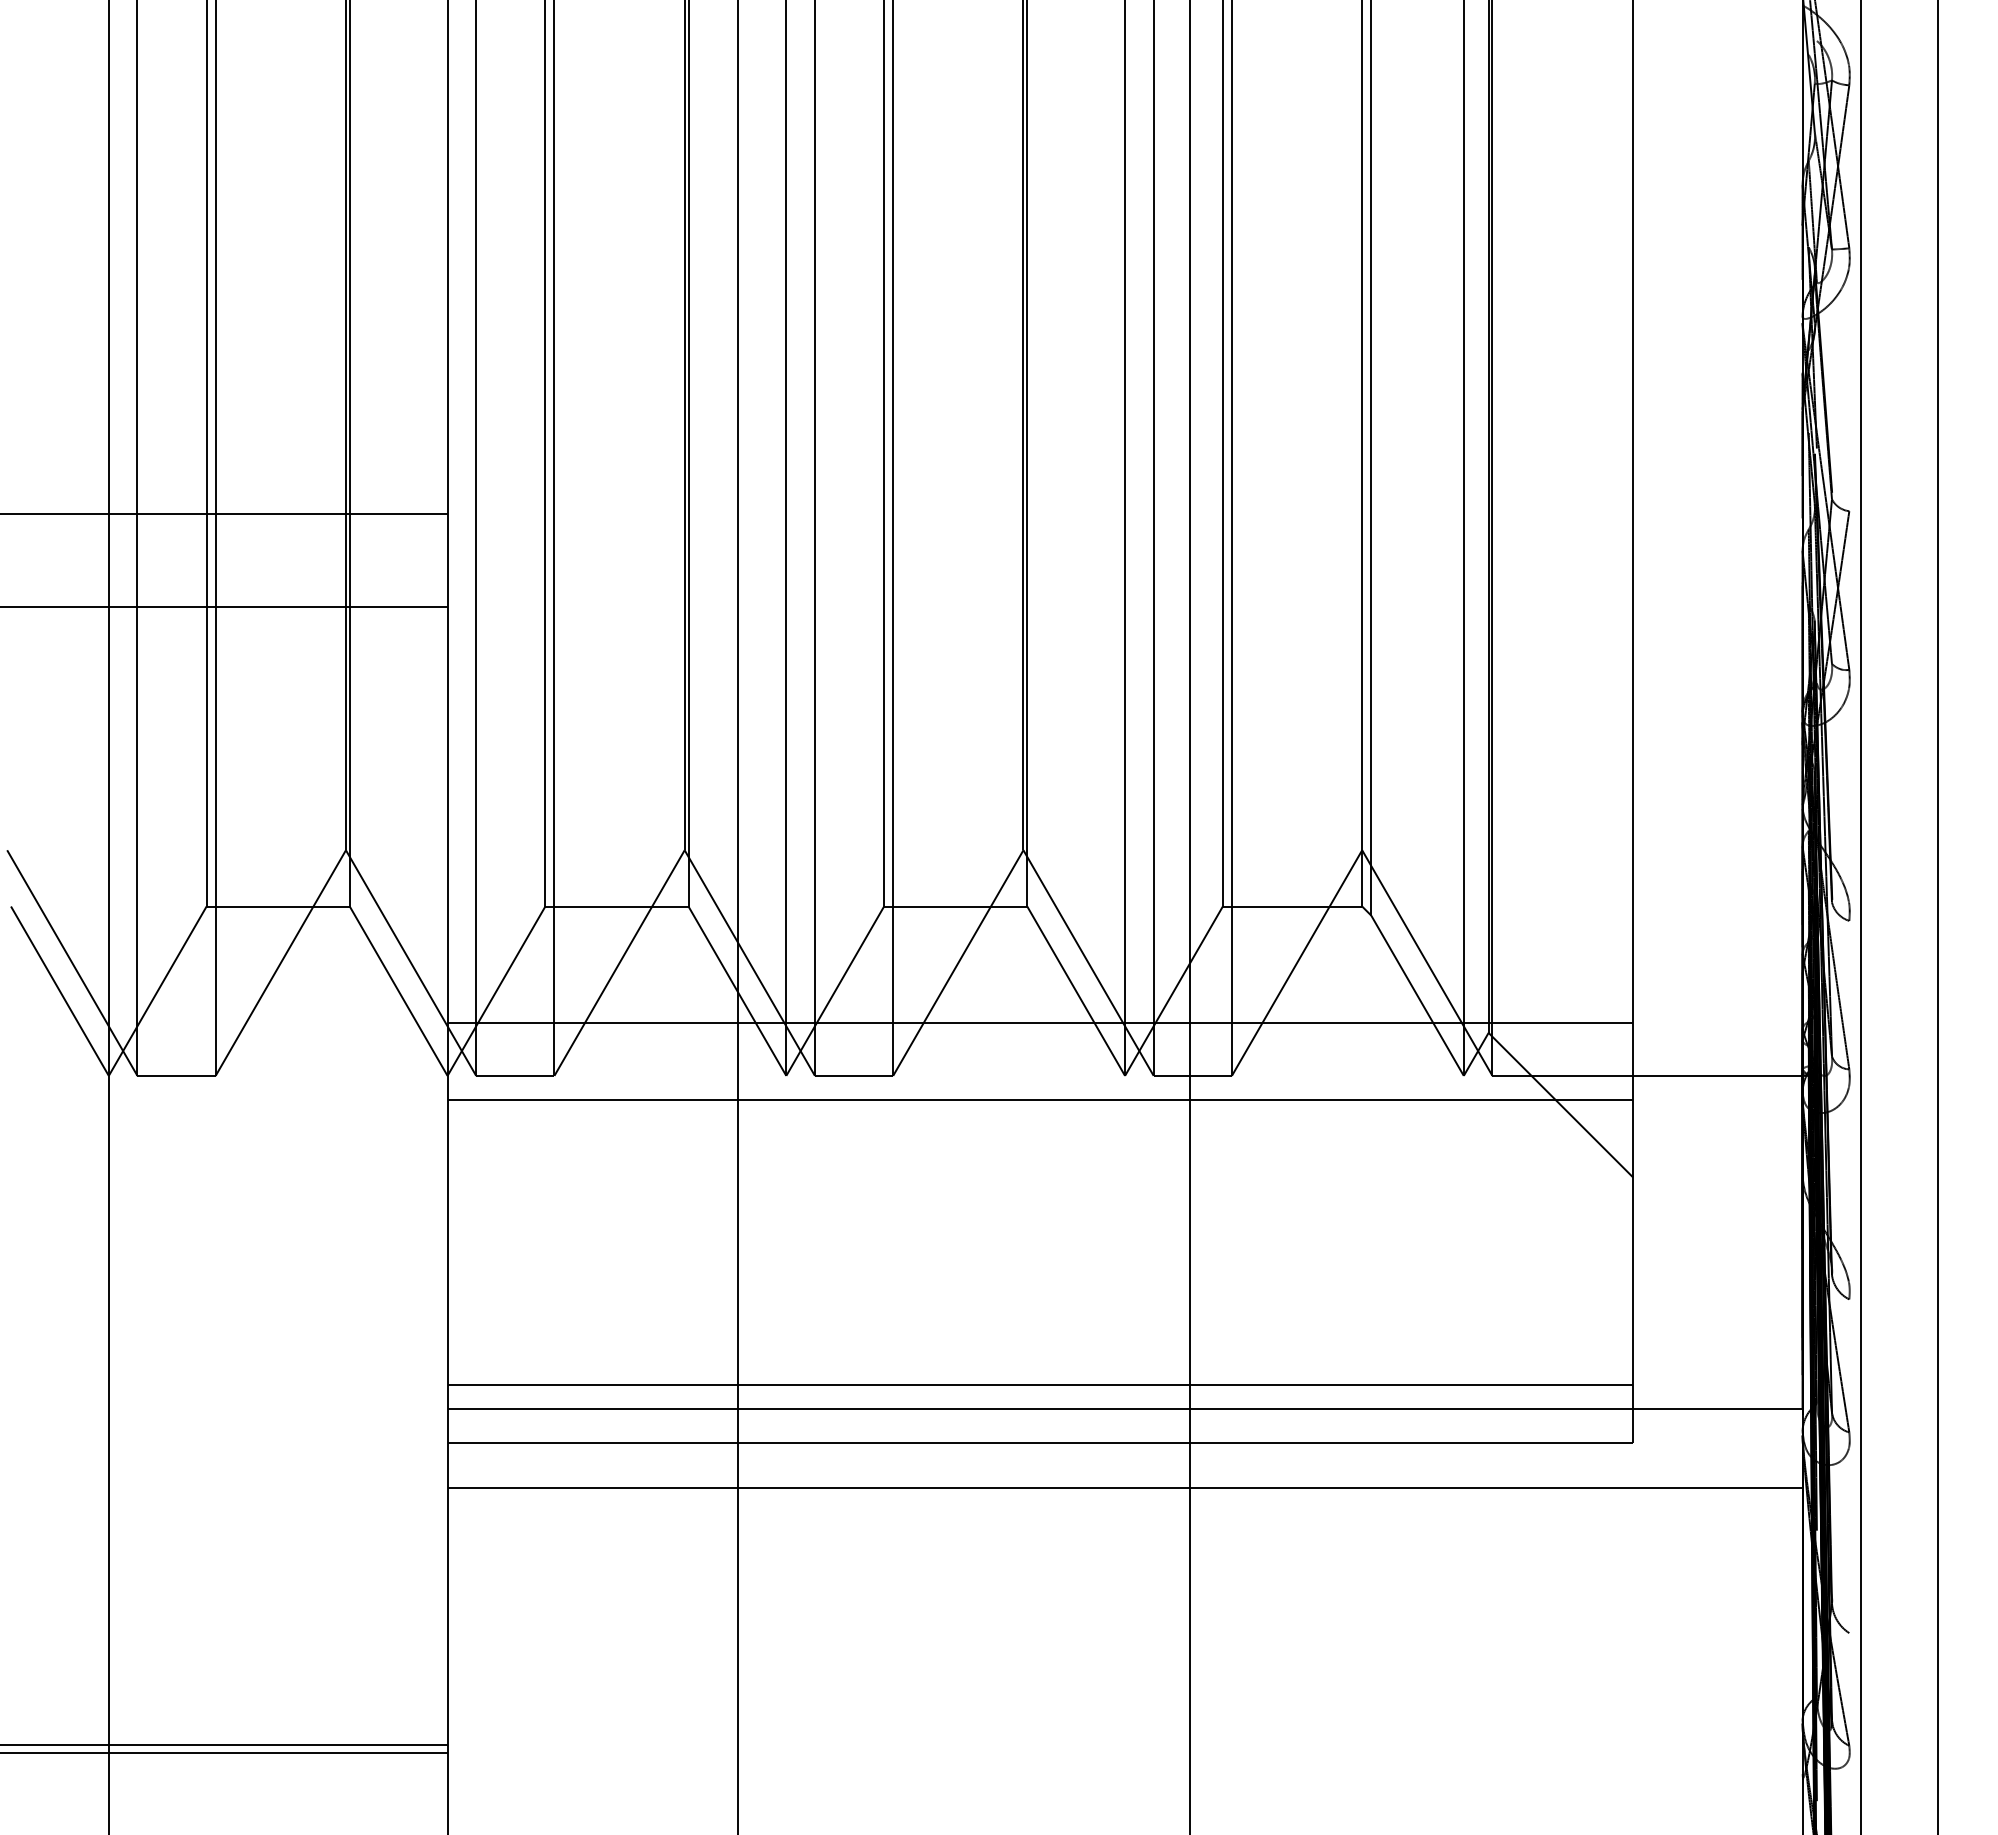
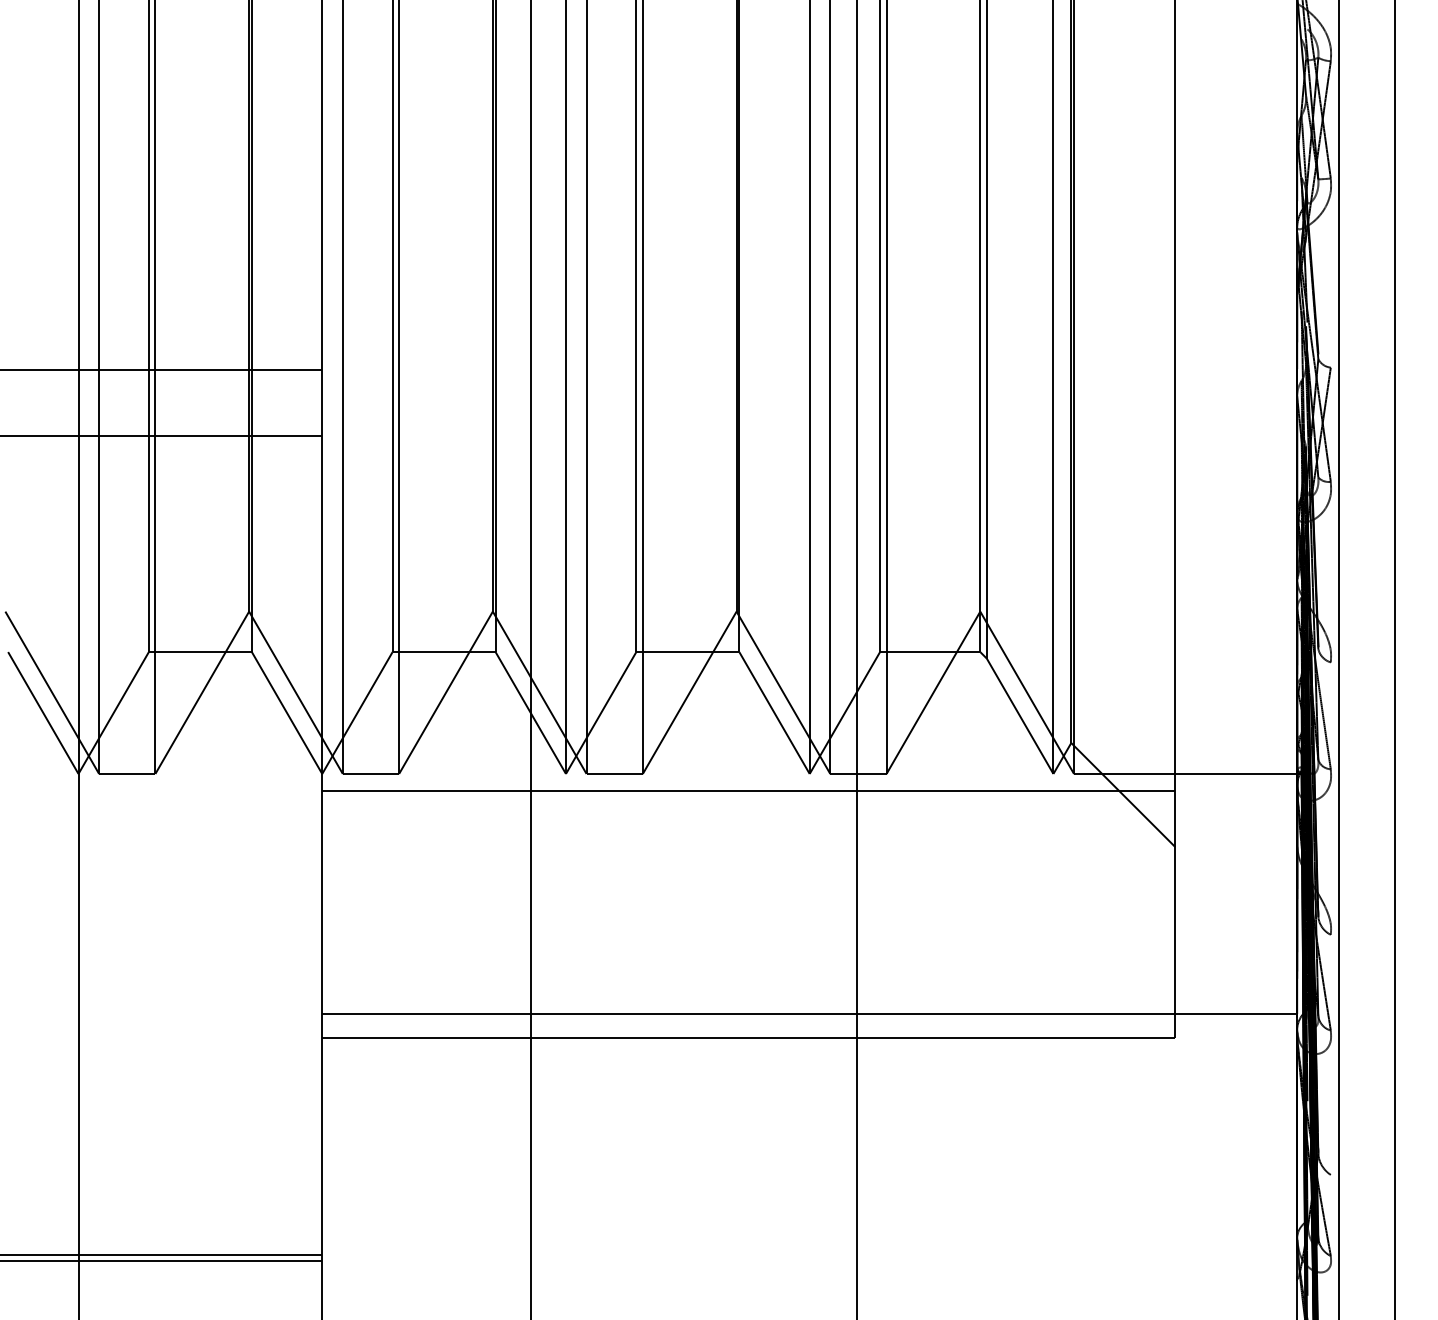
line: (1040, 1022) -> (748, 735), removed
line: (1040, 1385) -> (748, 996), removed
line: (1124, 1487) -> (809, 1070), removed

